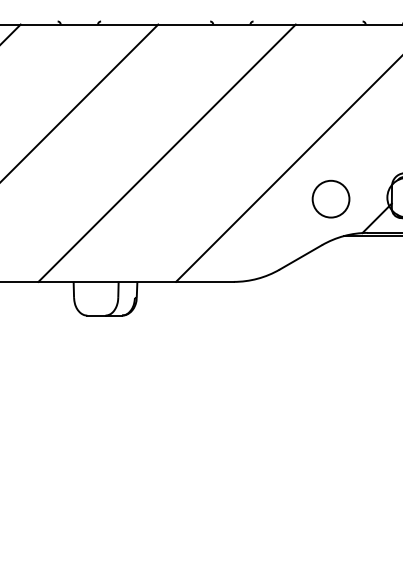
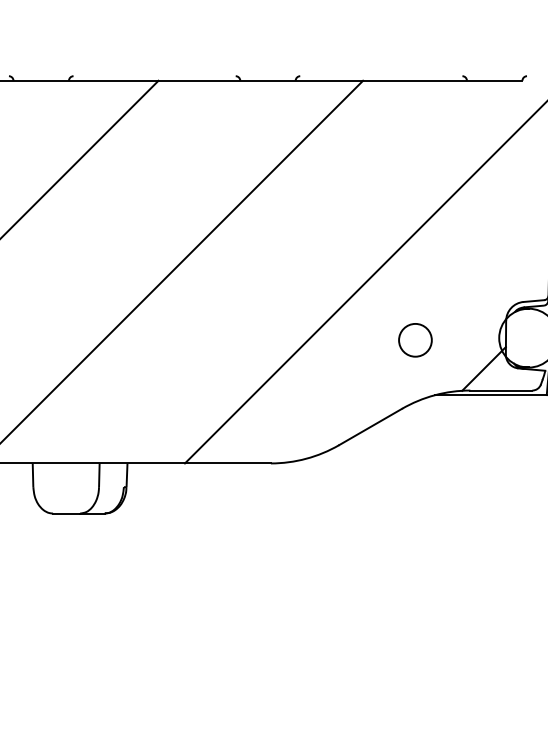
circle: (330, 198) -> (414, 339), size x0.6

